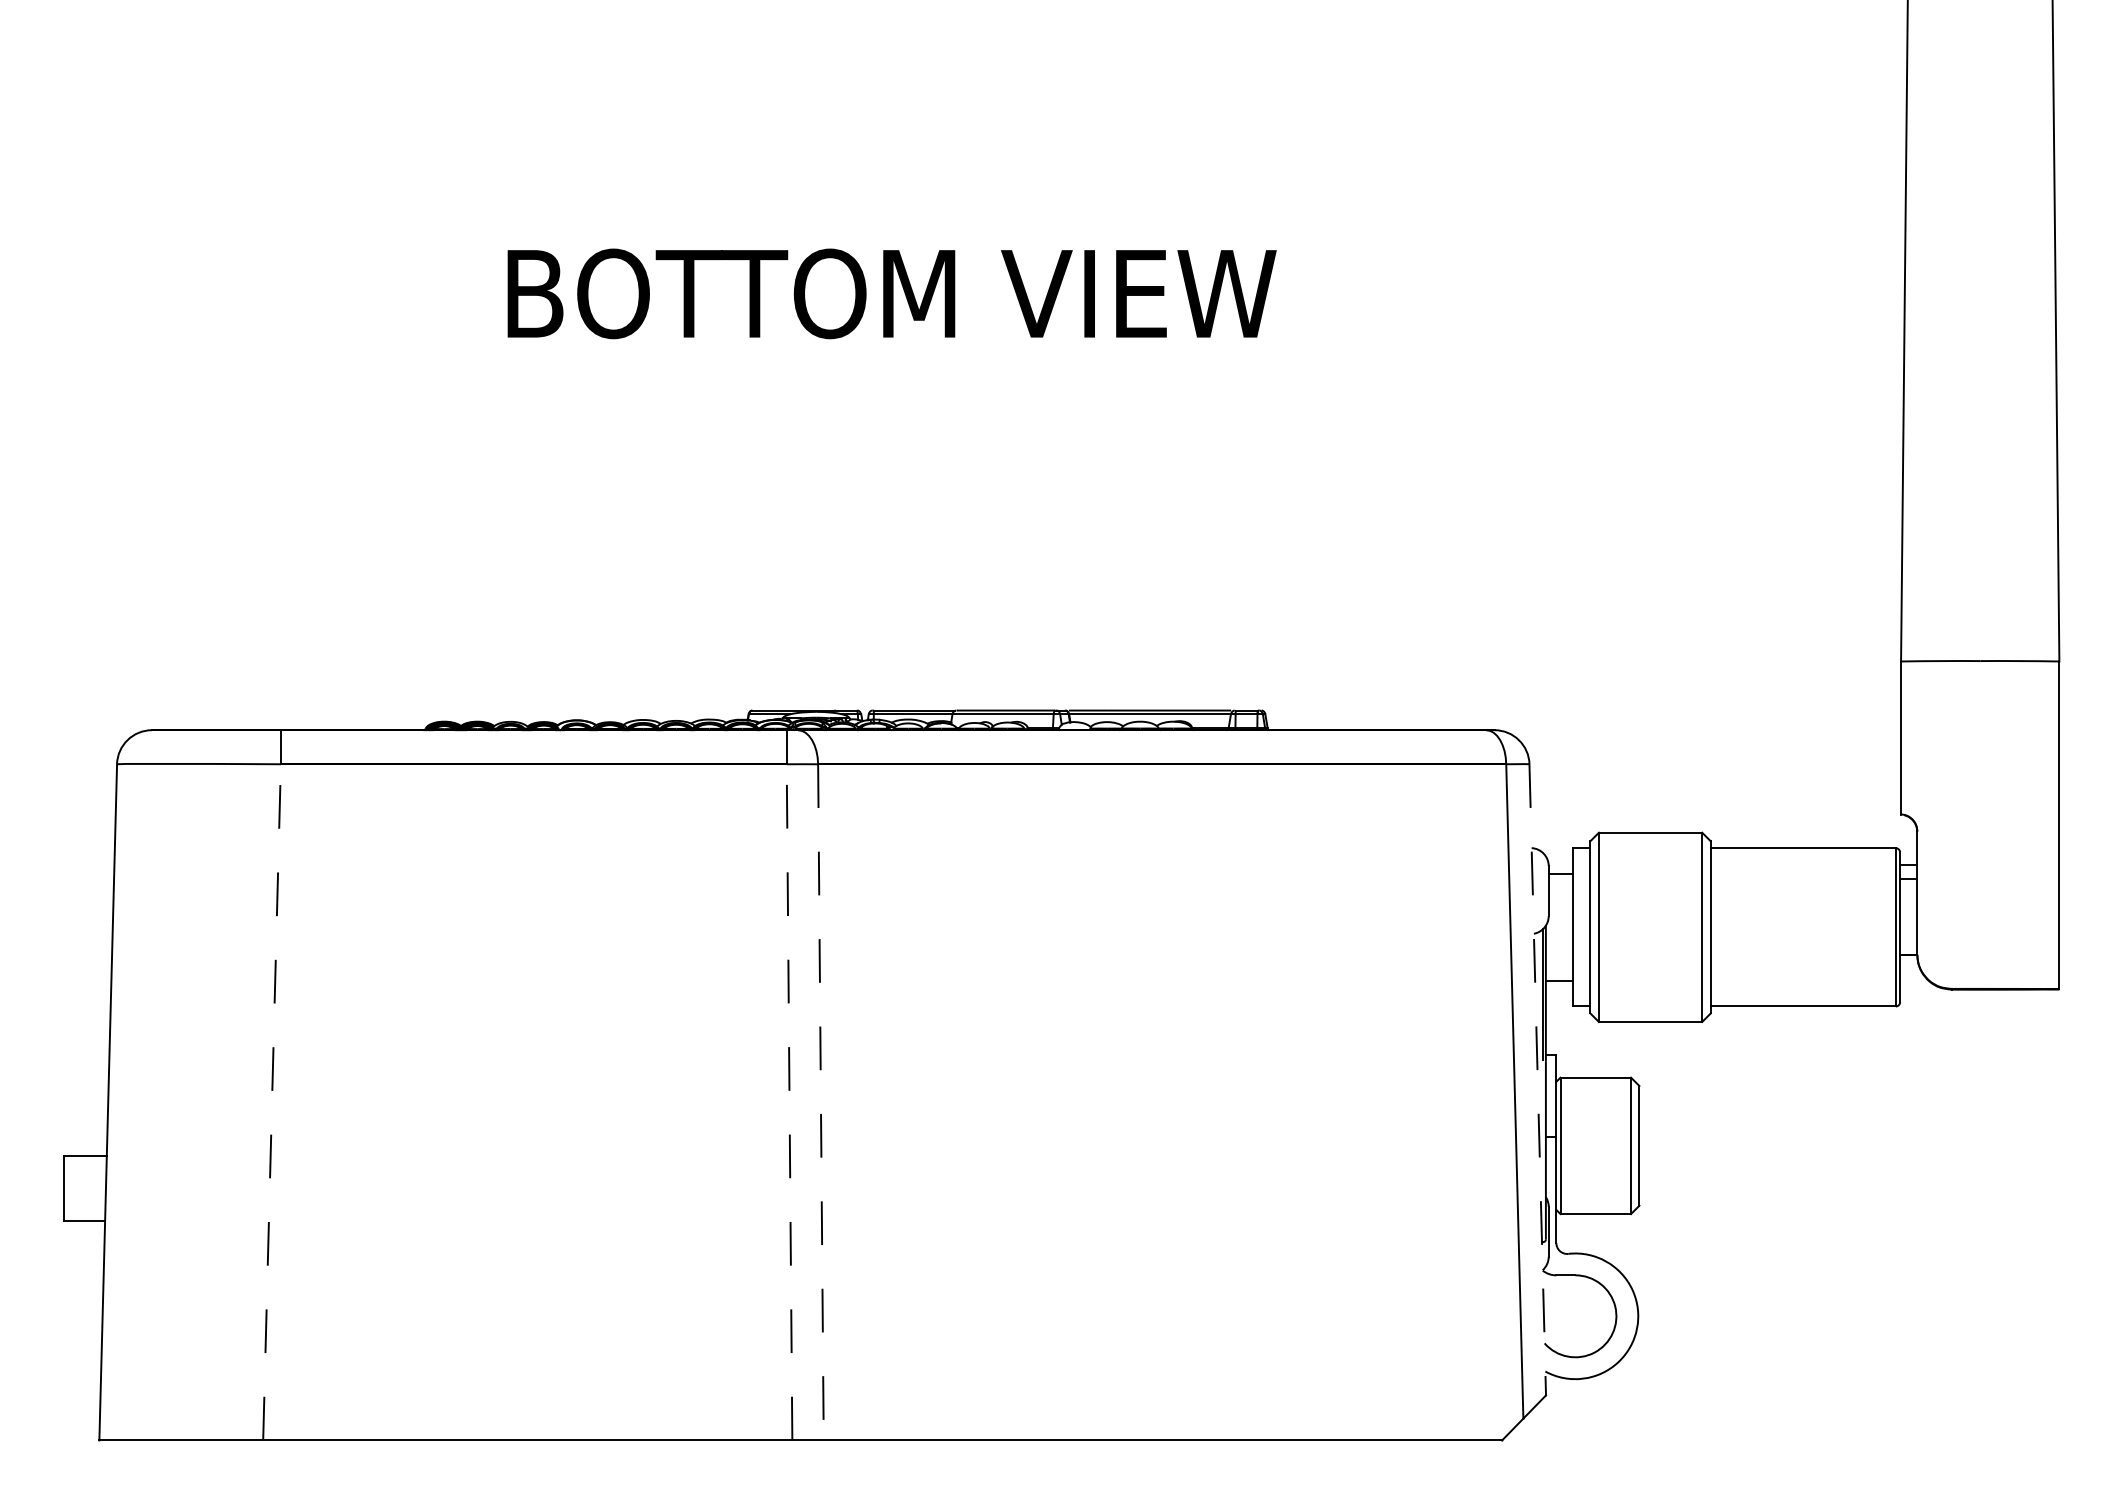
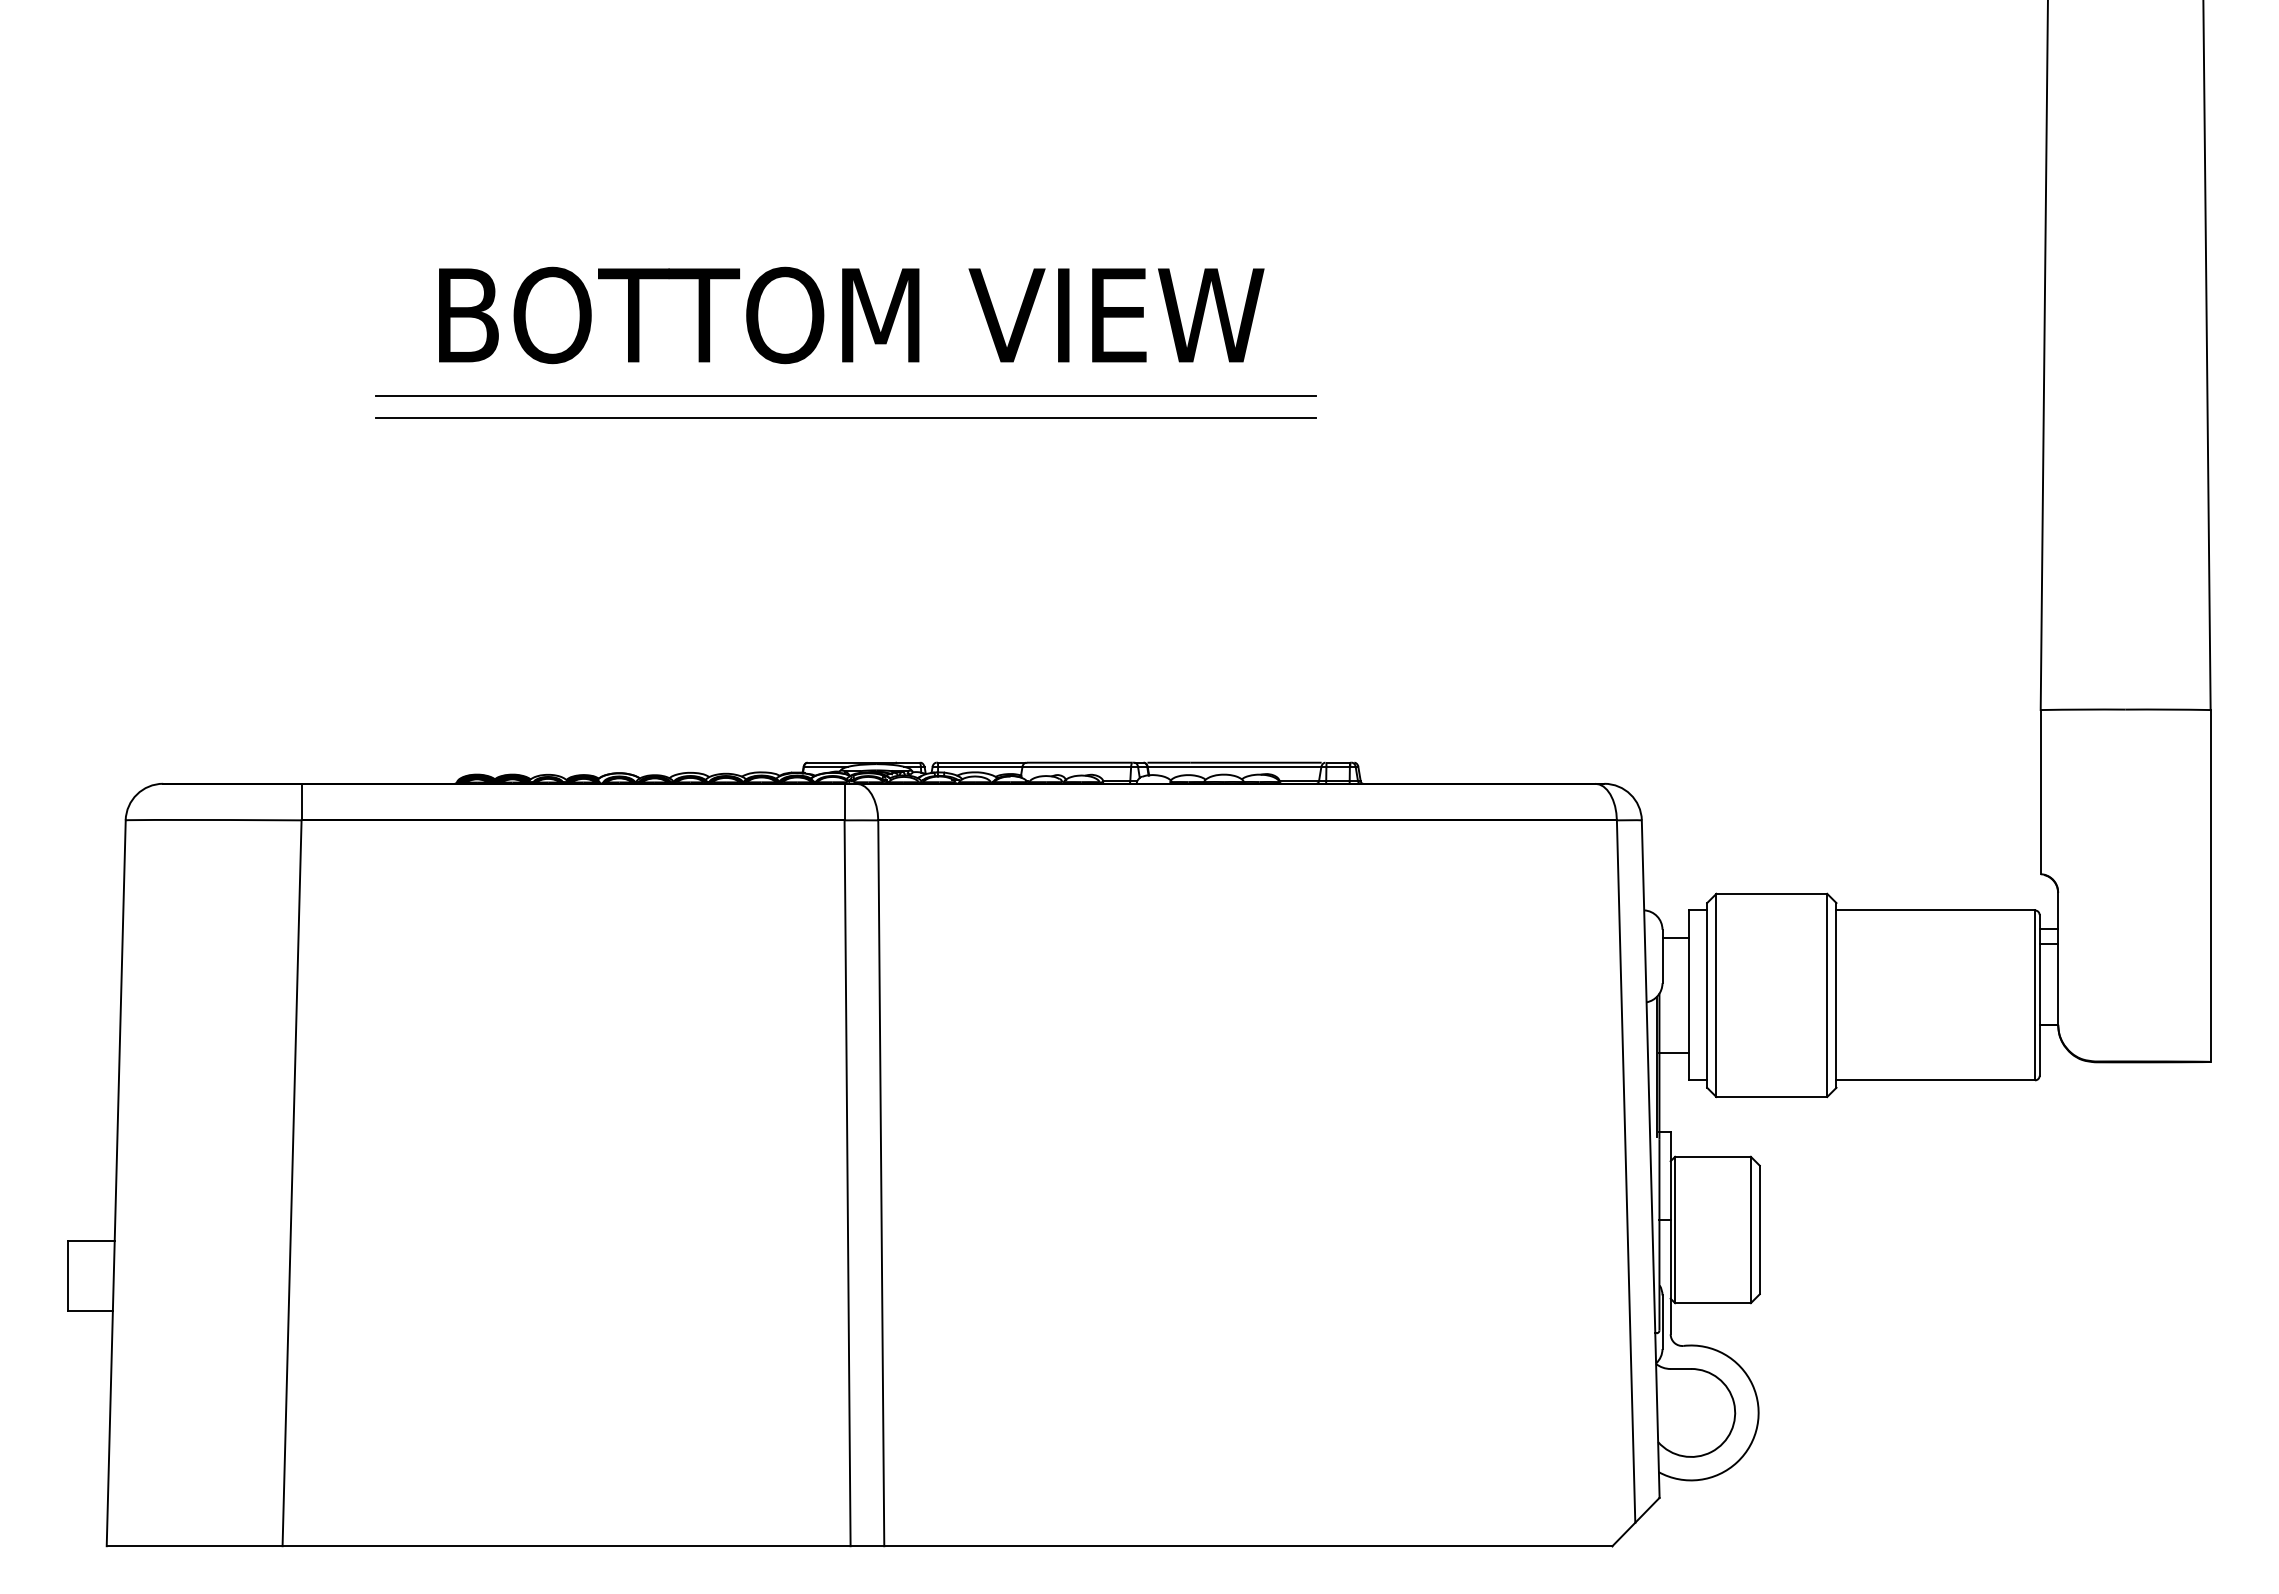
text: (891, 293) -> (851, 315), moved
line: (787, 368) -> (845, 395), added
line: (787, 389) -> (845, 418), added
line: (1537, 1080) -> (1650, 1159), dashed -> solid
line: (272, 1101) -> (292, 1182), dashed -> solid
line: (789, 1102) -> (847, 1183), dashed -> solid
line: (821, 1102) -> (881, 1183), dashed -> solid

